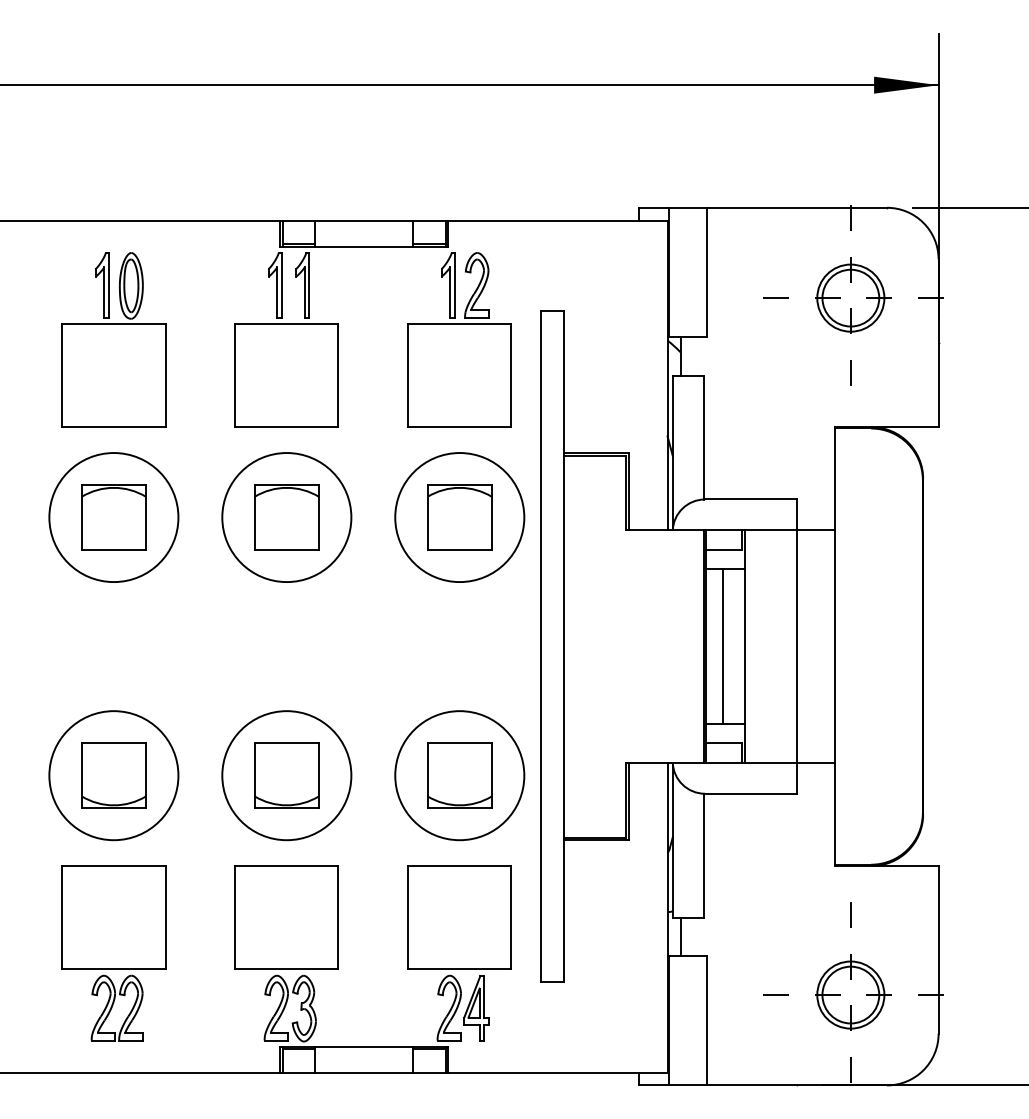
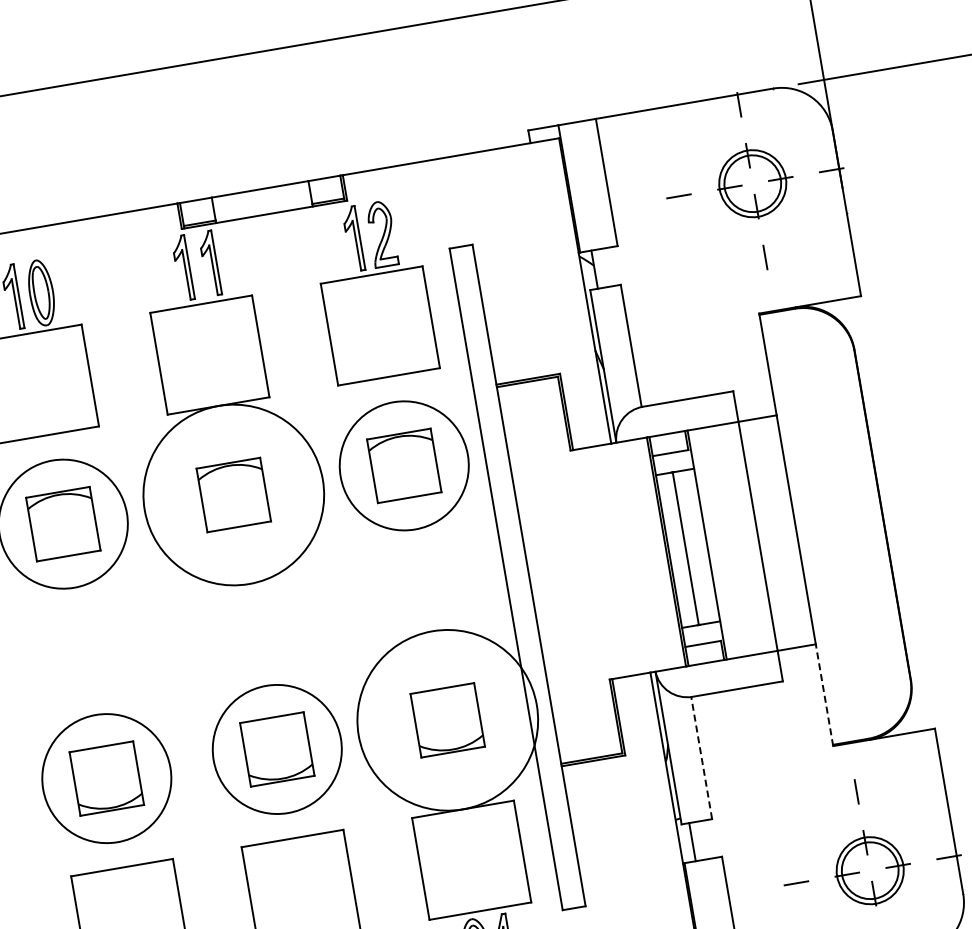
circle: (286, 517) -> (233, 495), size x1.4
circle: (459, 775) -> (447, 720), size x1.4
line: (835, 814) -> (824, 695), solid -> dashed
line: (703, 855) -> (701, 757), solid -> dashed

